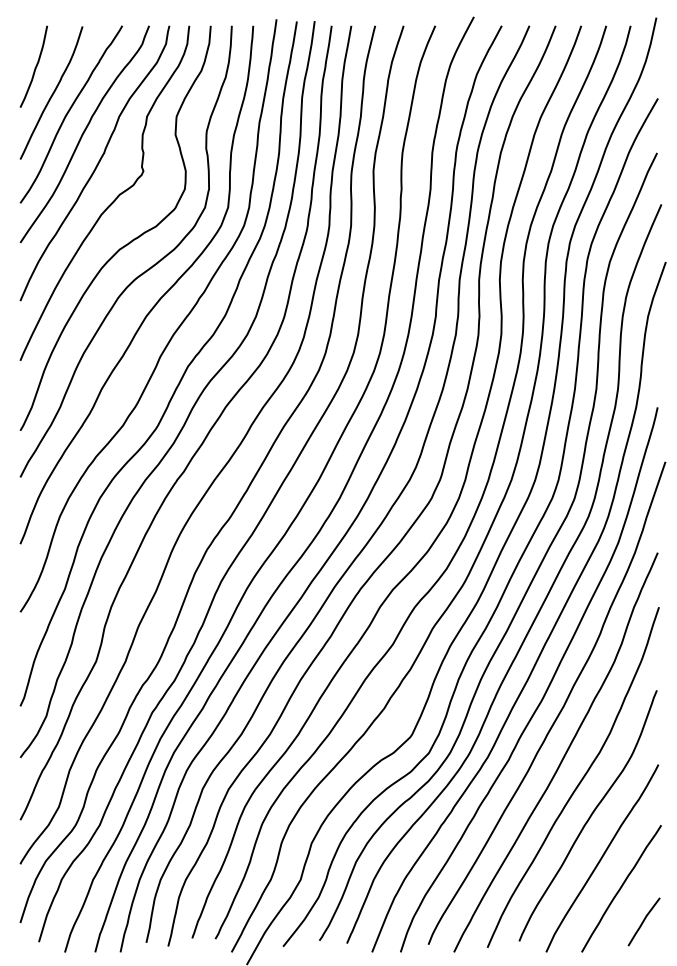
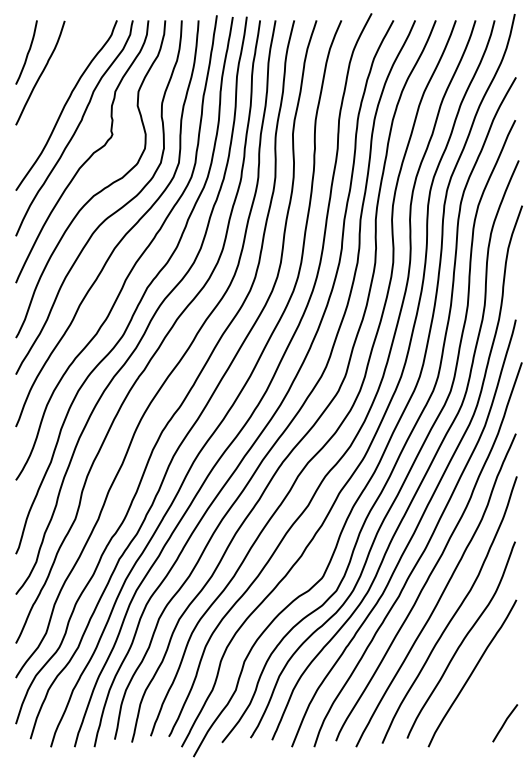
curve: (69, 112) -> (54, 88), removed
curve: (621, 889) -> (487, 697), removed

